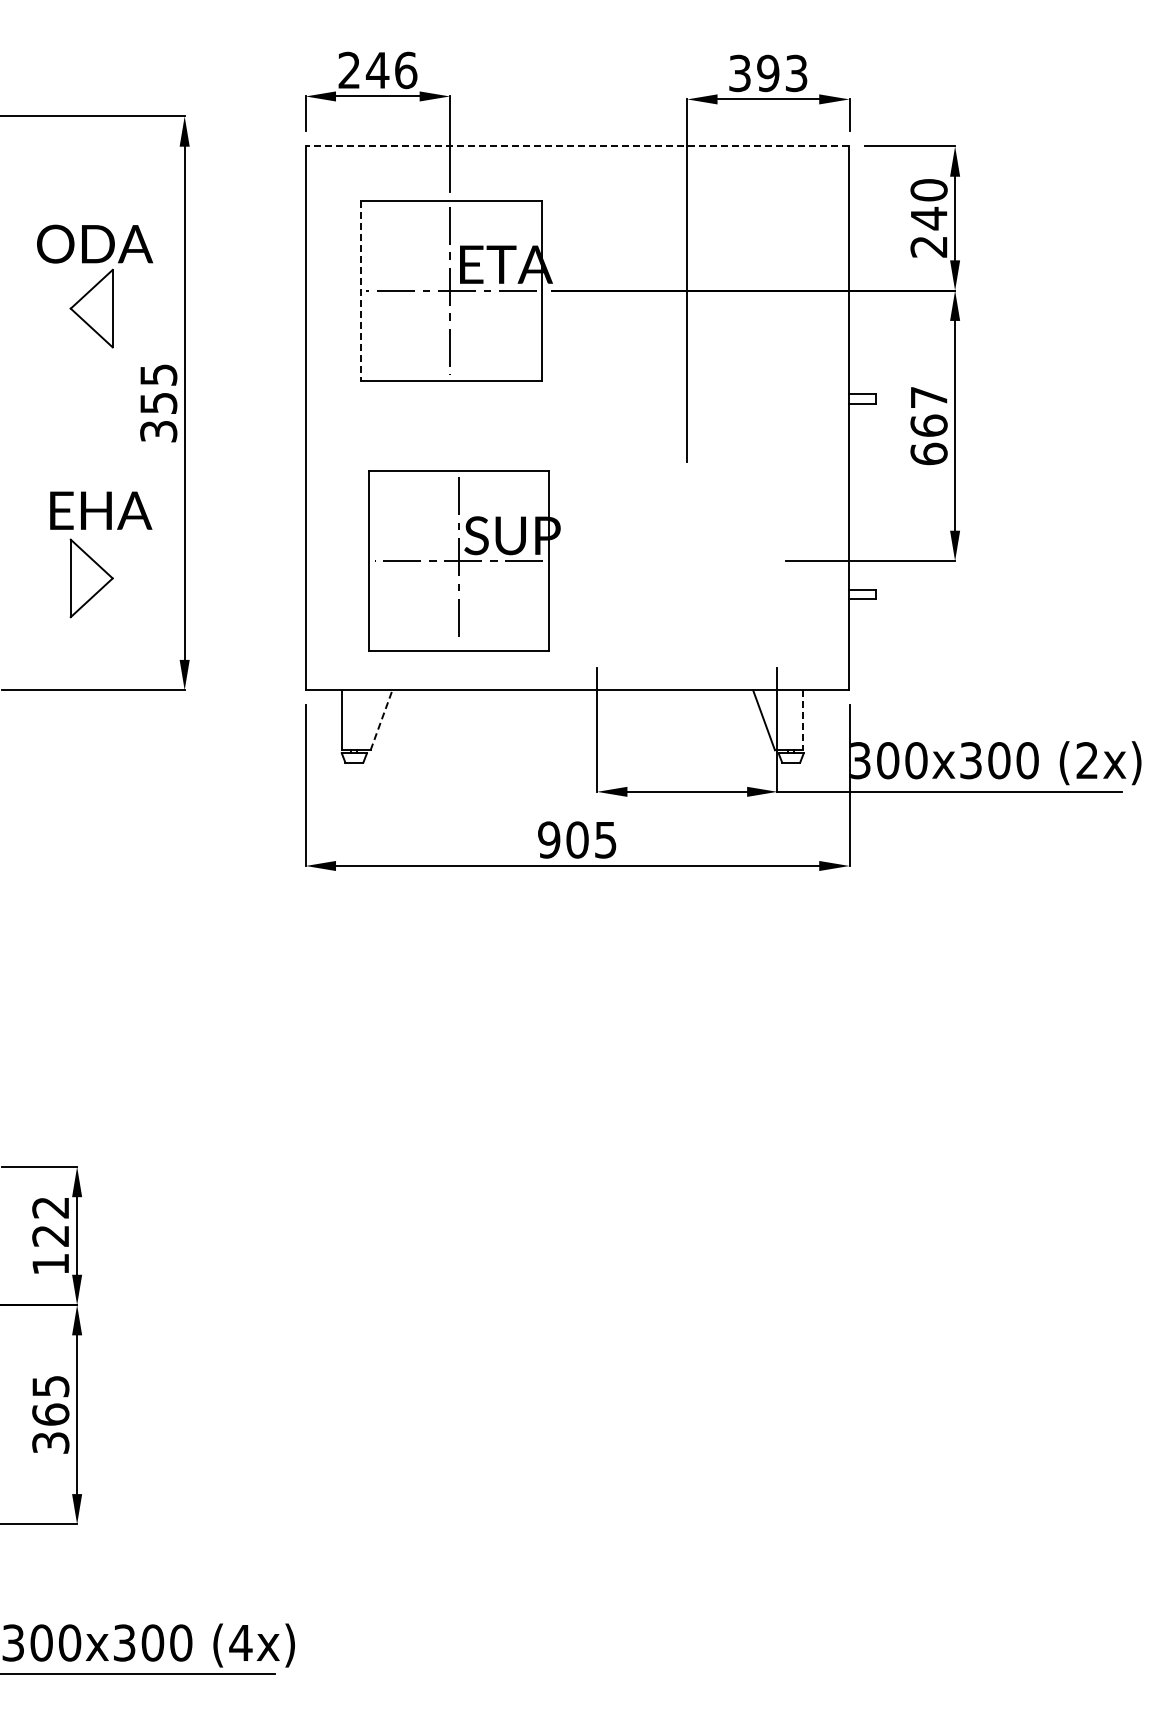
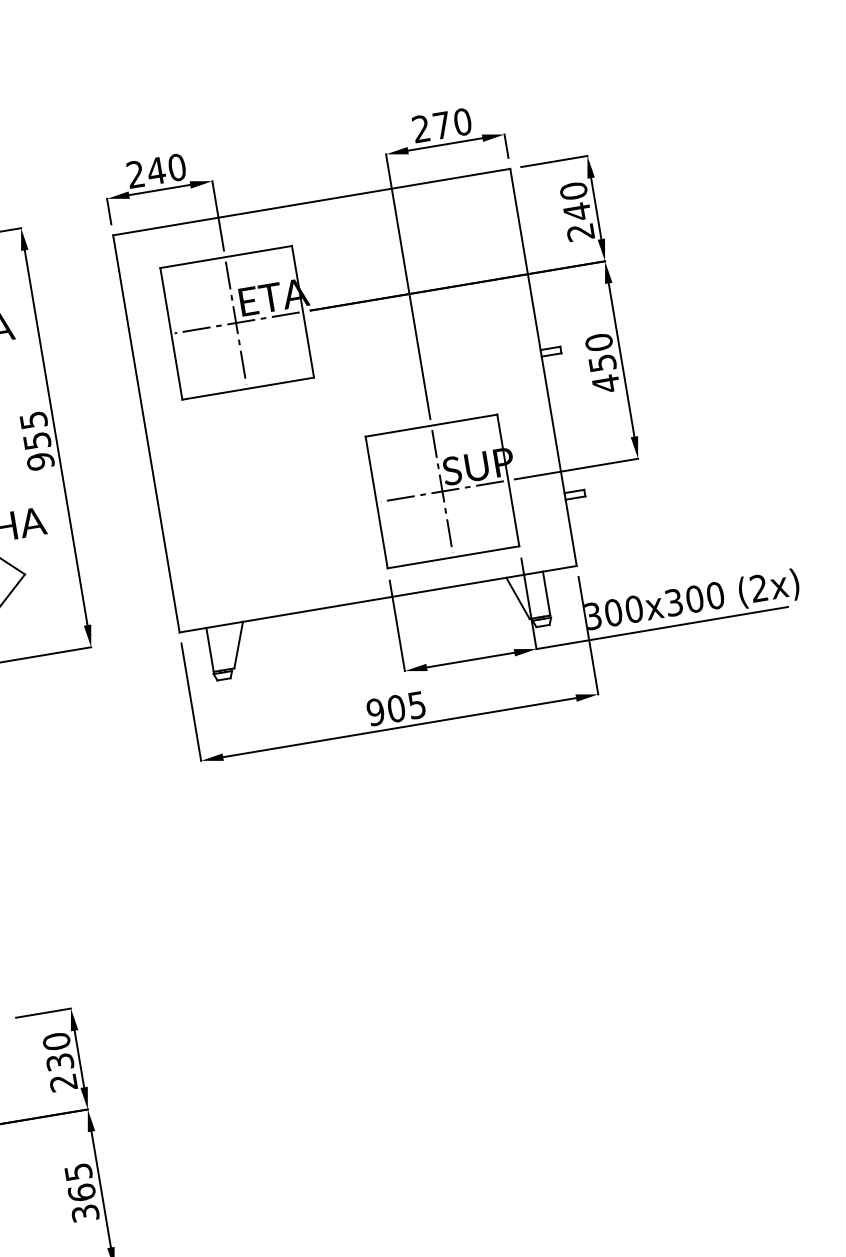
text: (406, 69) -> (177, 166), 246 -> 240
text: (768, 73) -> (442, 125), 393 -> 270
line: (577, 146) -> (311, 202), dashed -> solid
line: (361, 291) -> (171, 334), dashed -> solid
text: (928, 426) -> (602, 363), 667 -> 450
text: (158, 431) -> (40, 461), 355 -> 955
part: (464, 560) -> (446, 490), moved
line: (381, 720) -> (238, 645), dashed -> solid
line: (803, 720) -> (546, 593), dashed -> solid
text: (50, 1235) -> (59, 1061), 122 -> 230

